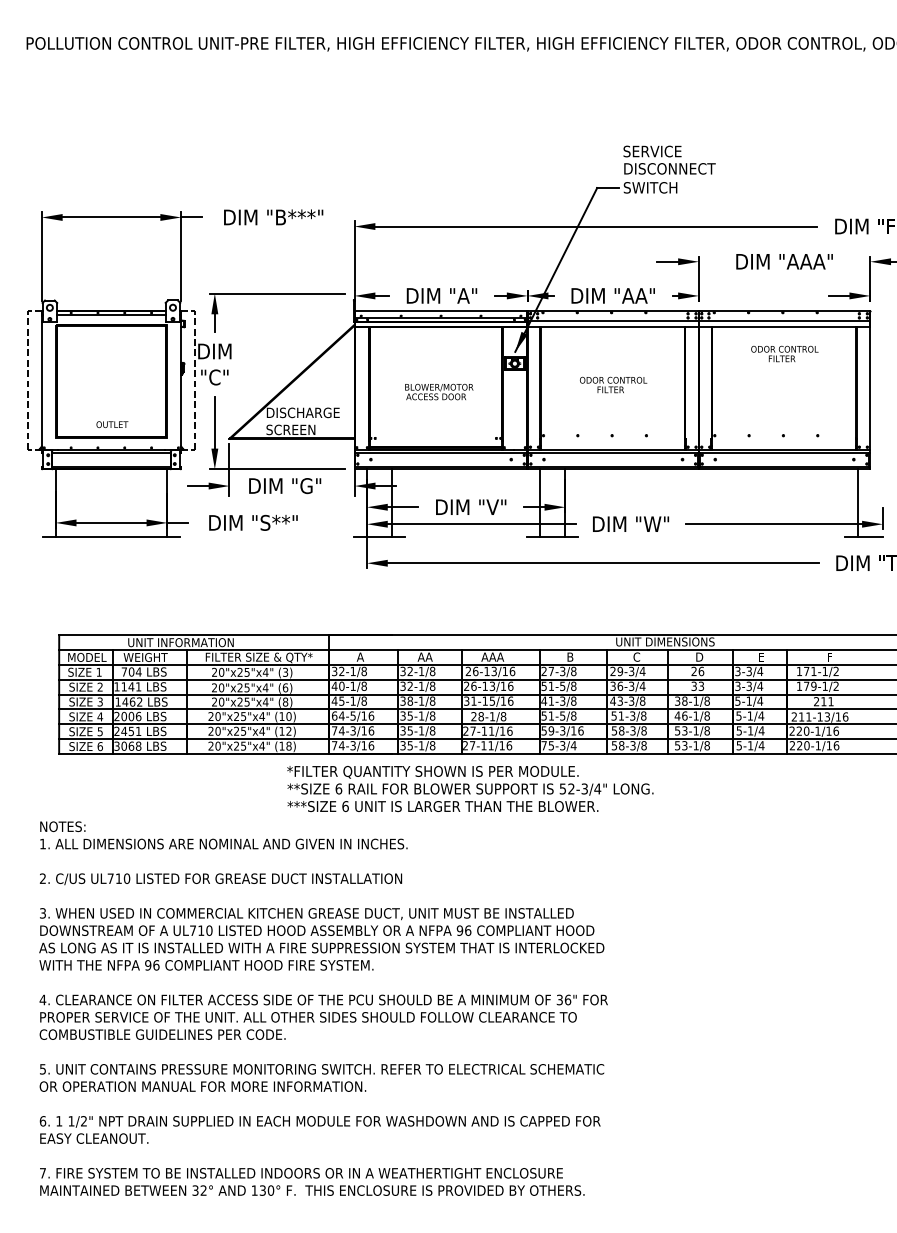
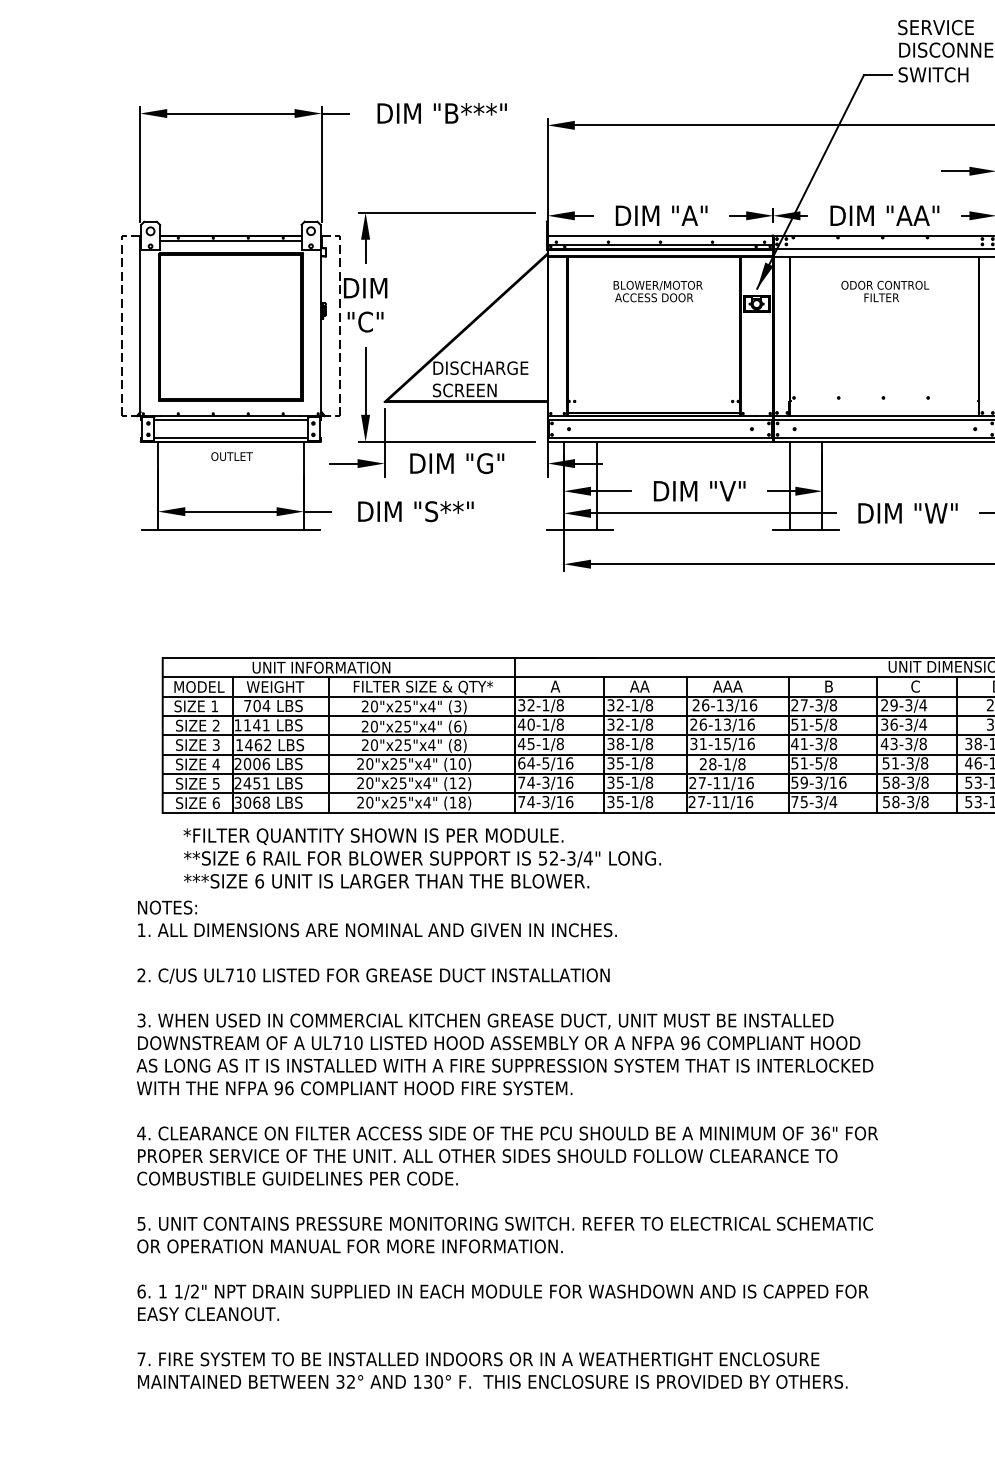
text: (613, 384) -> (885, 290), moved
text: (439, 391) -> (658, 290), moved
text: (112, 424) -> (232, 456), moved
text: (470, 788) -> (422, 857), moved

